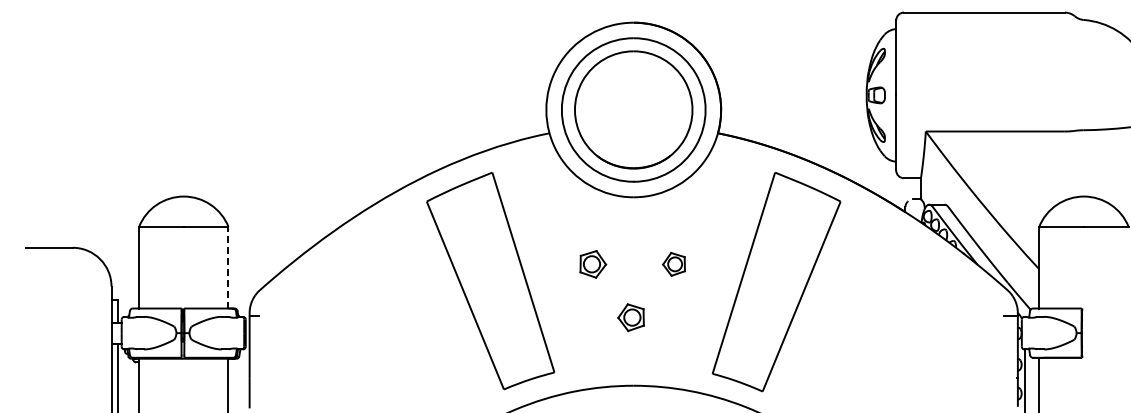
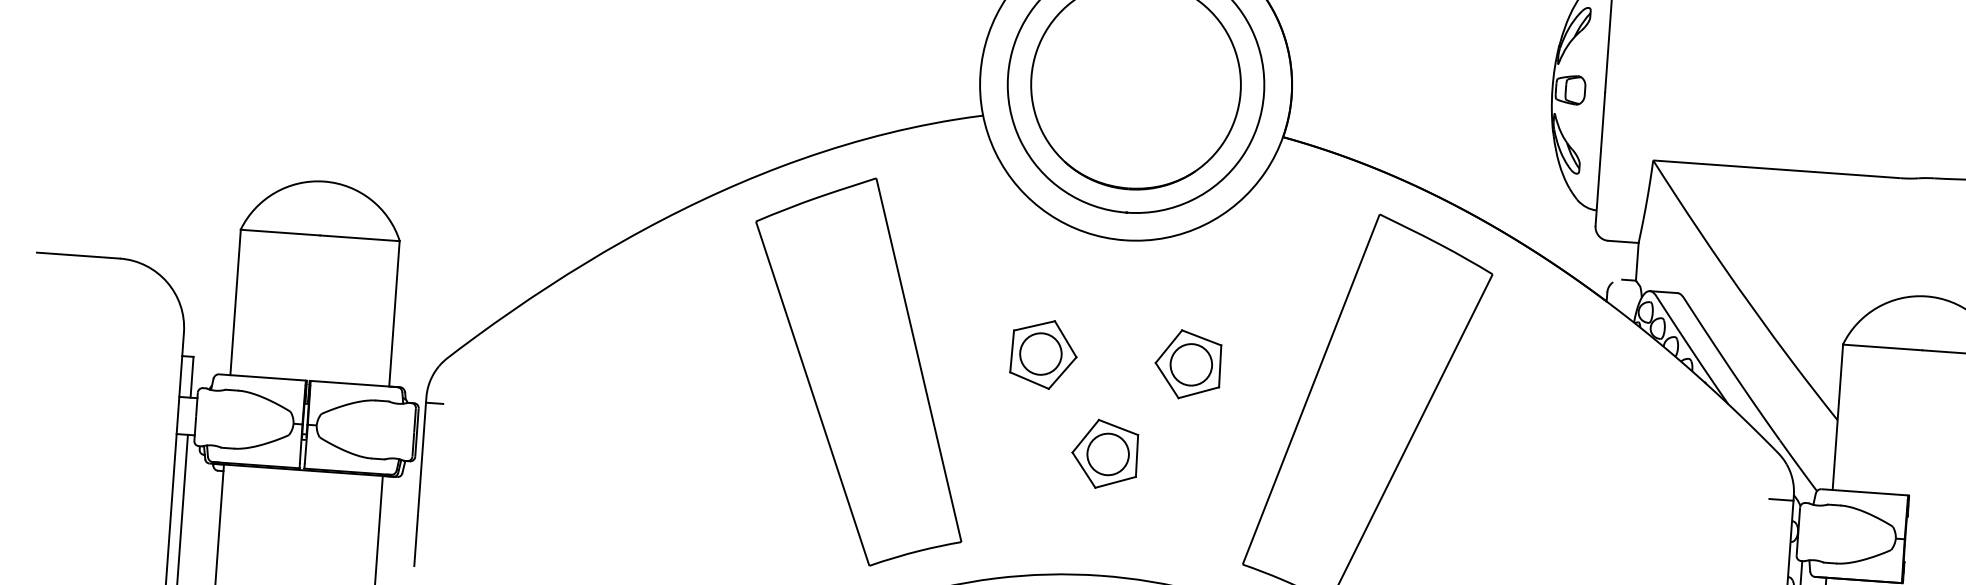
part: (593, 264) -> (1044, 354), size x1.43
part: (673, 264) -> (1187, 364), size x1.67
line: (228, 267) -> (394, 313), dashed -> solid
part: (630, 317) -> (1103, 453), size x1.43

